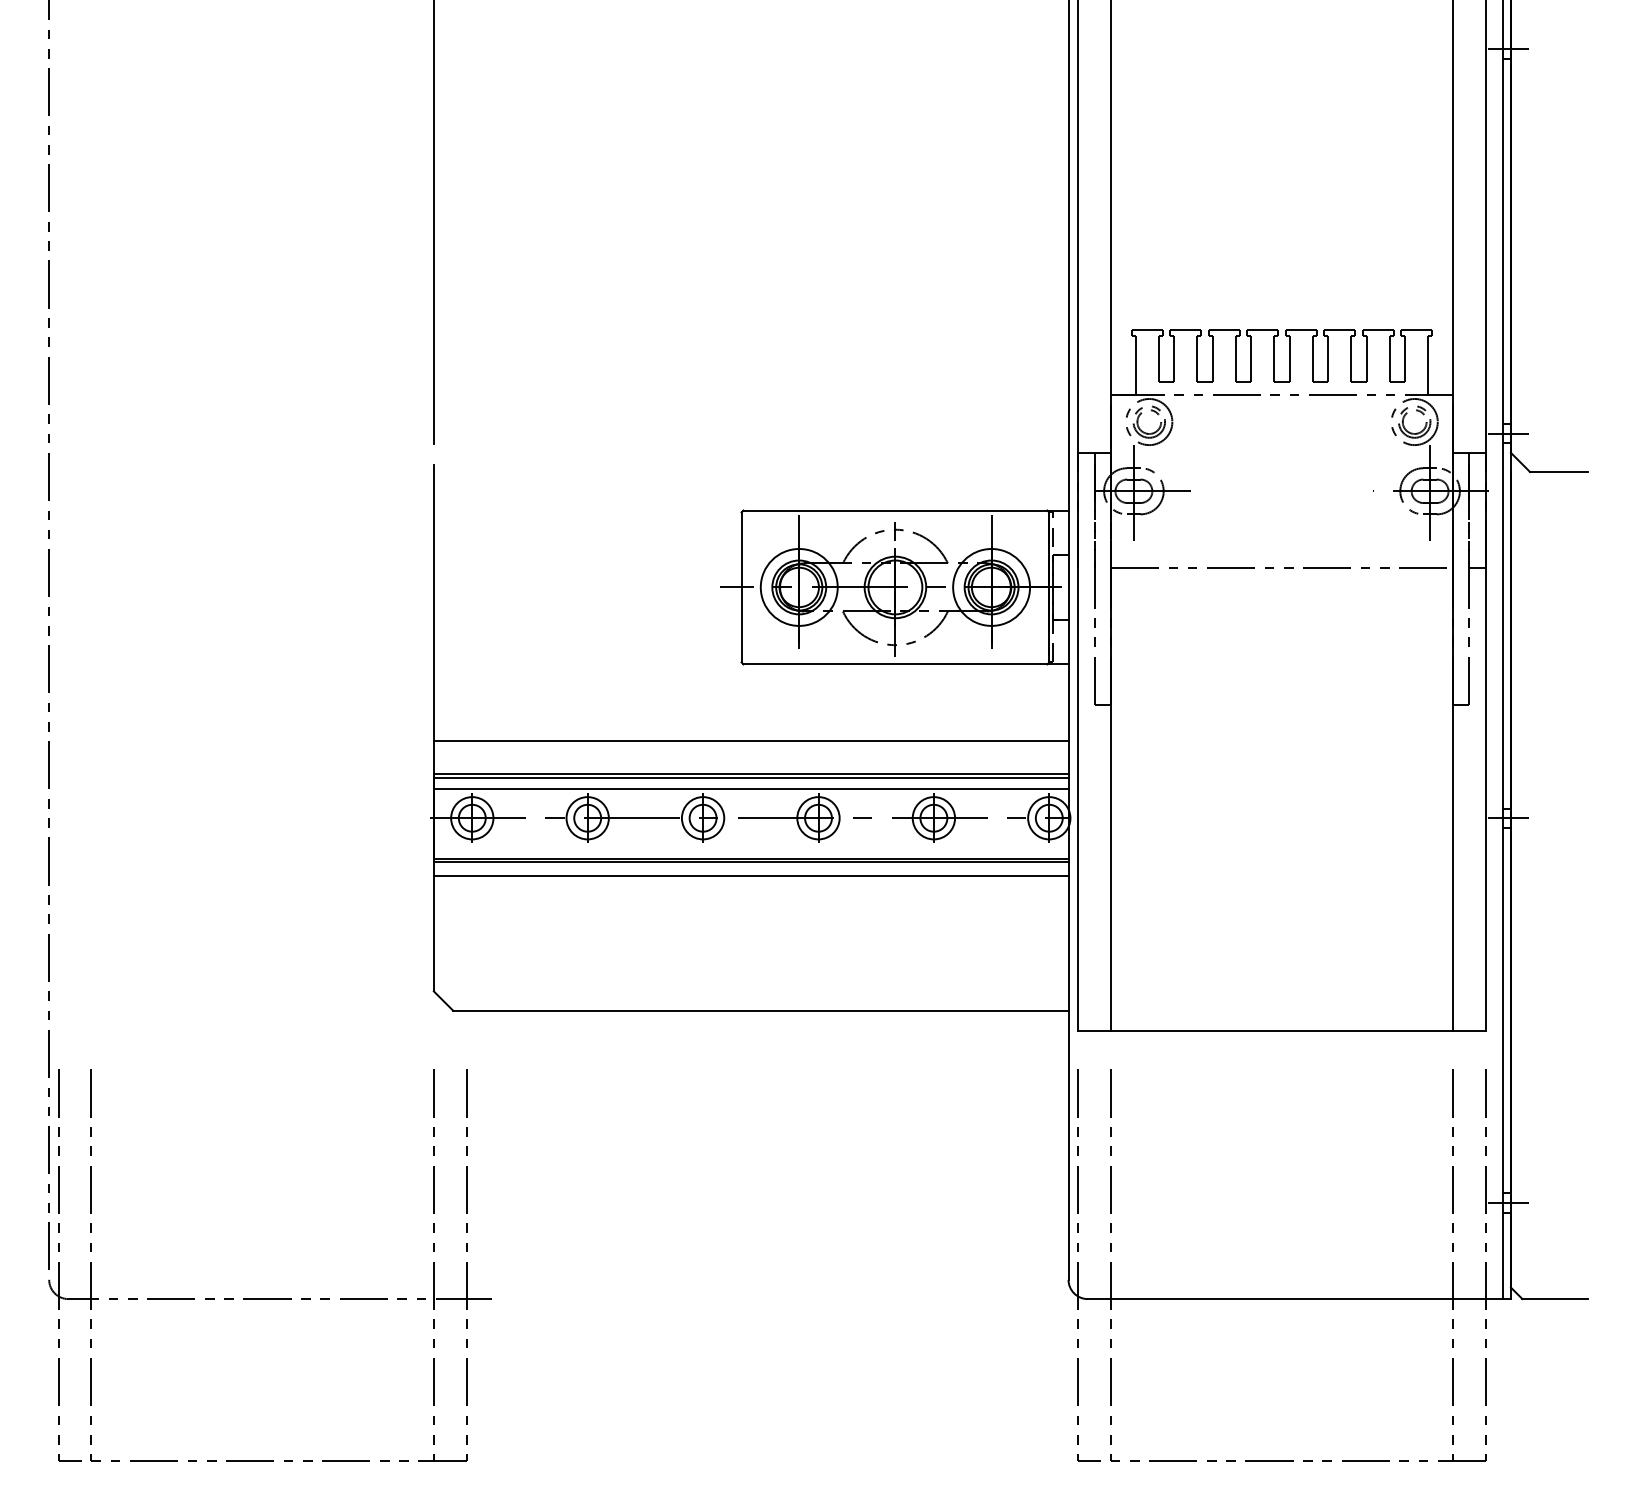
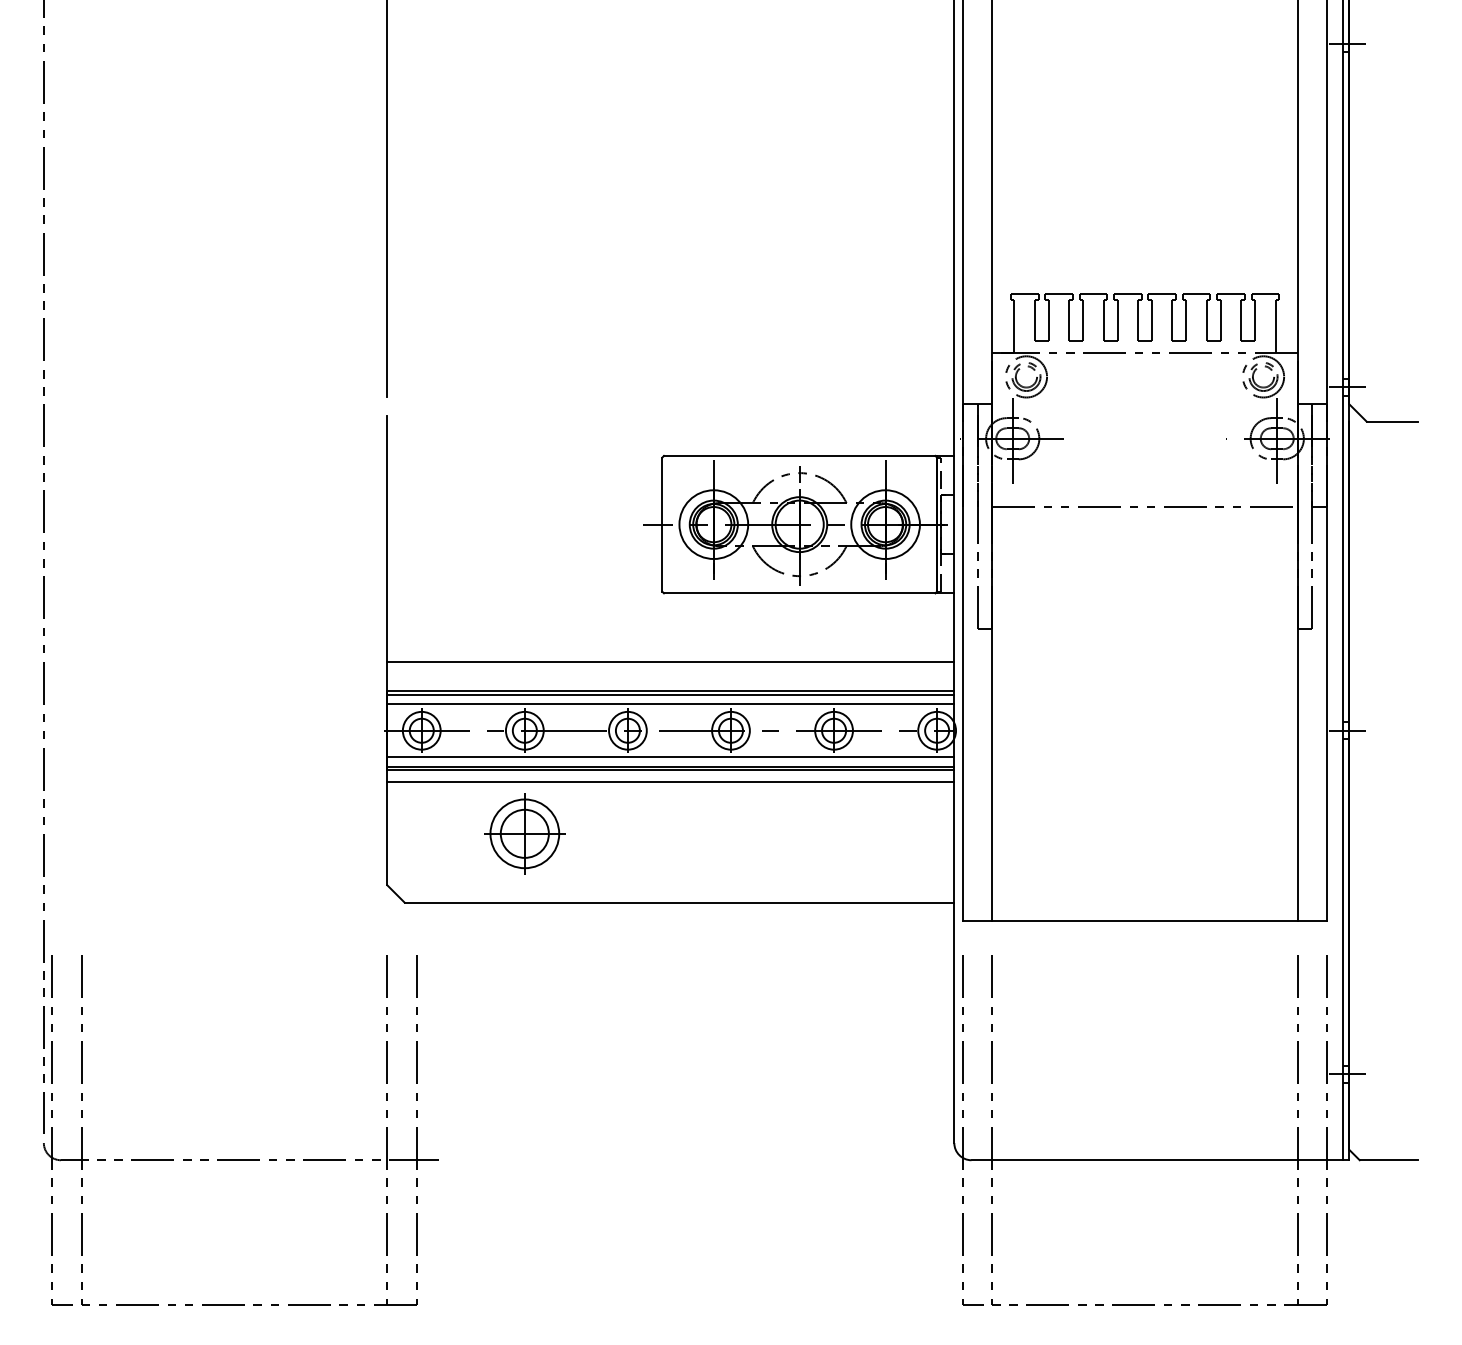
line: (750, 848) -> (670, 757), added
part: (587, 933) -> (524, 833), added

